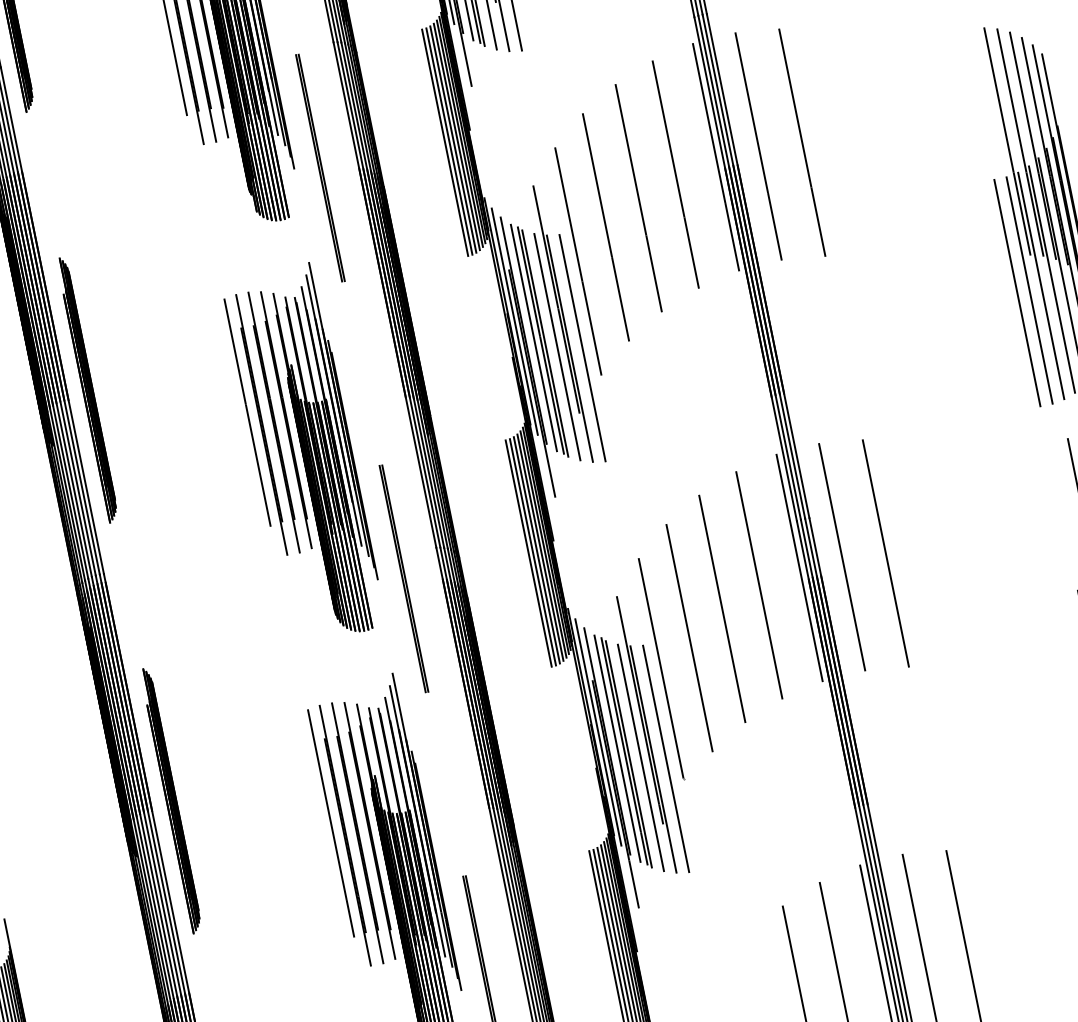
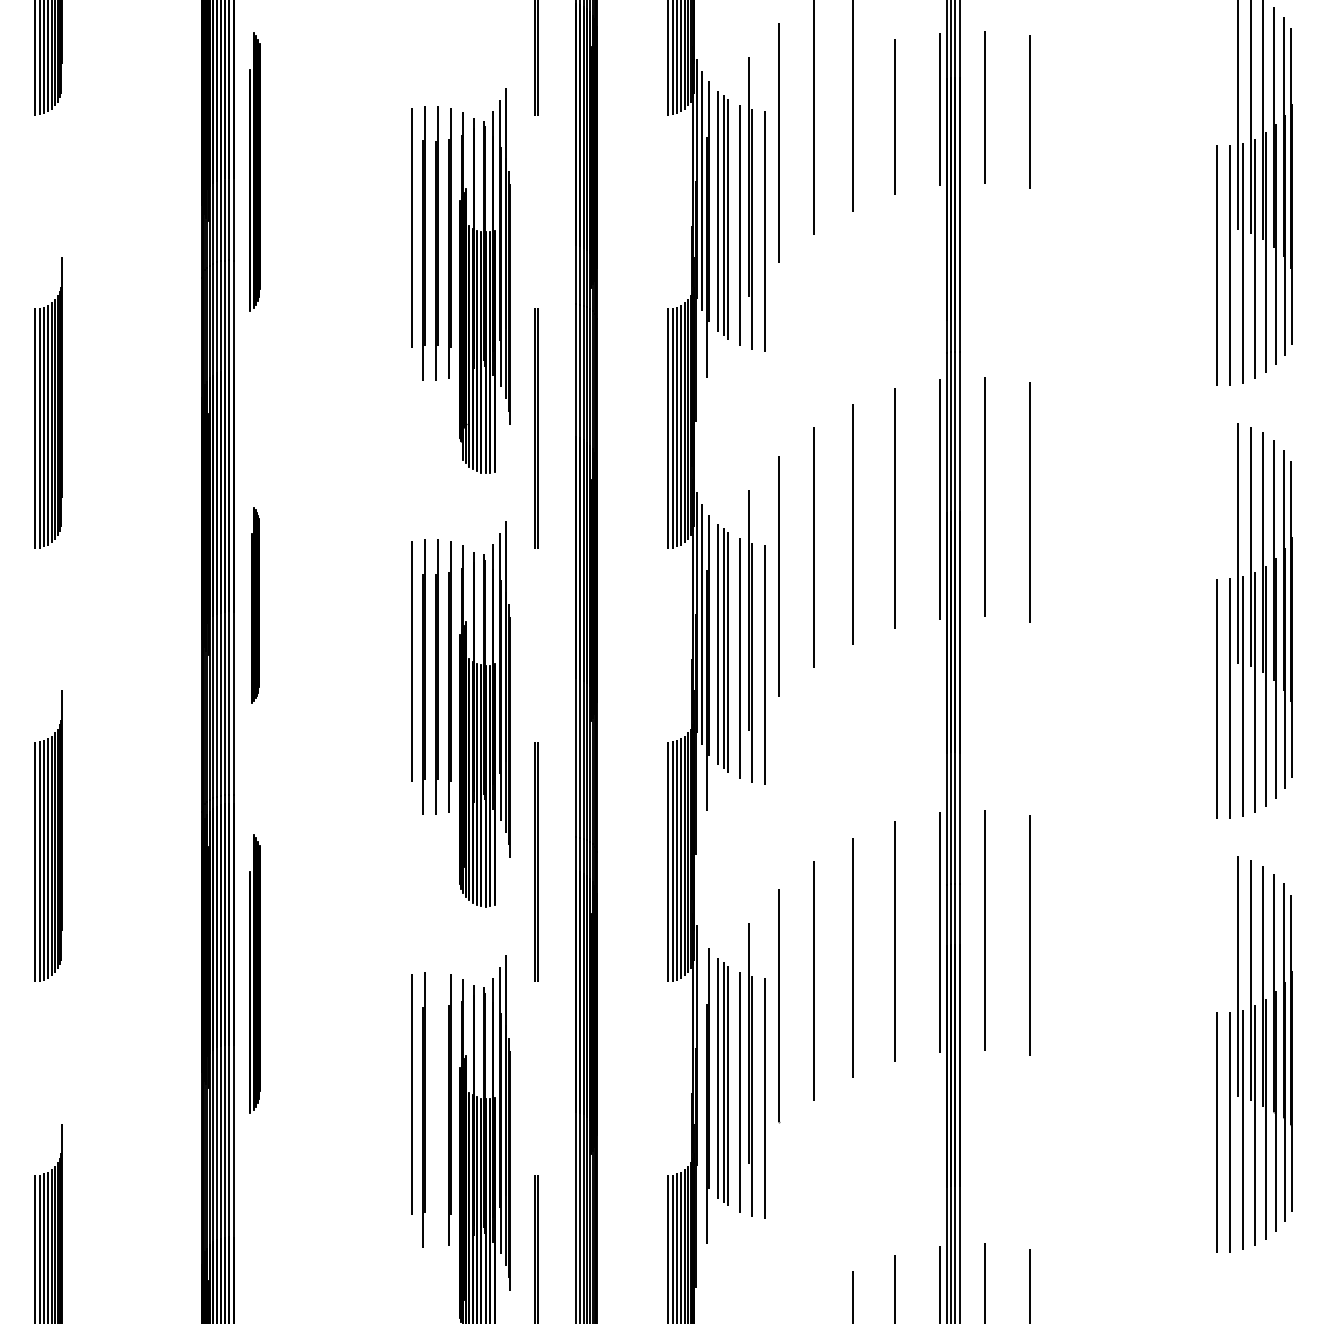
part: (87, 390) -> (254, 605), size x0.7
line: (597, 732) -> (701, 1057), removed
part: (170, 800) -> (254, 973), moved
line: (356, 832) -> (436, 1109), removed

